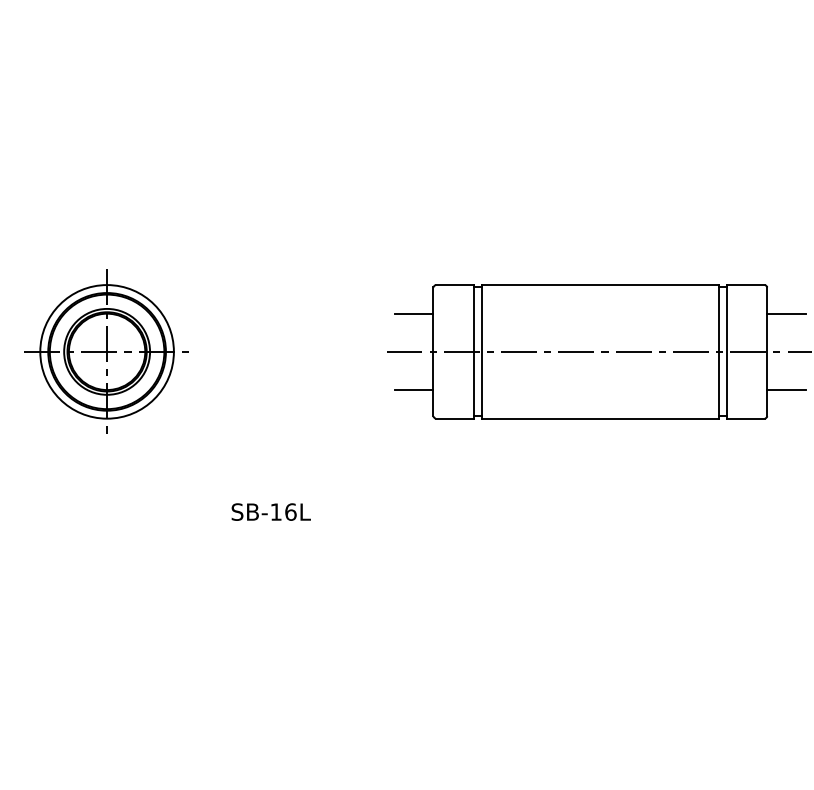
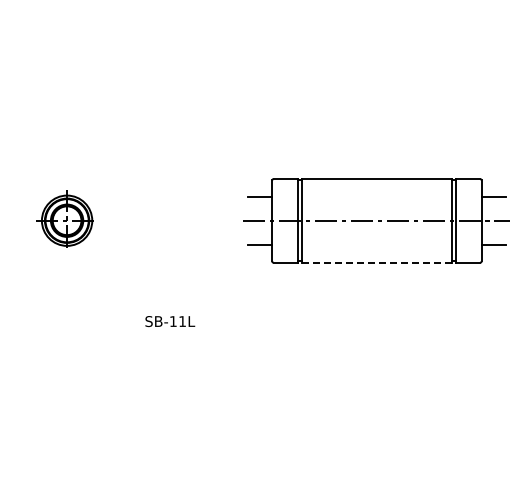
part: (106, 351) -> (66, 220), size x0.6
line: (599, 418) -> (376, 262), solid -> dashed
text: (290, 512) -> (182, 321), SB-16L -> SB-11L

